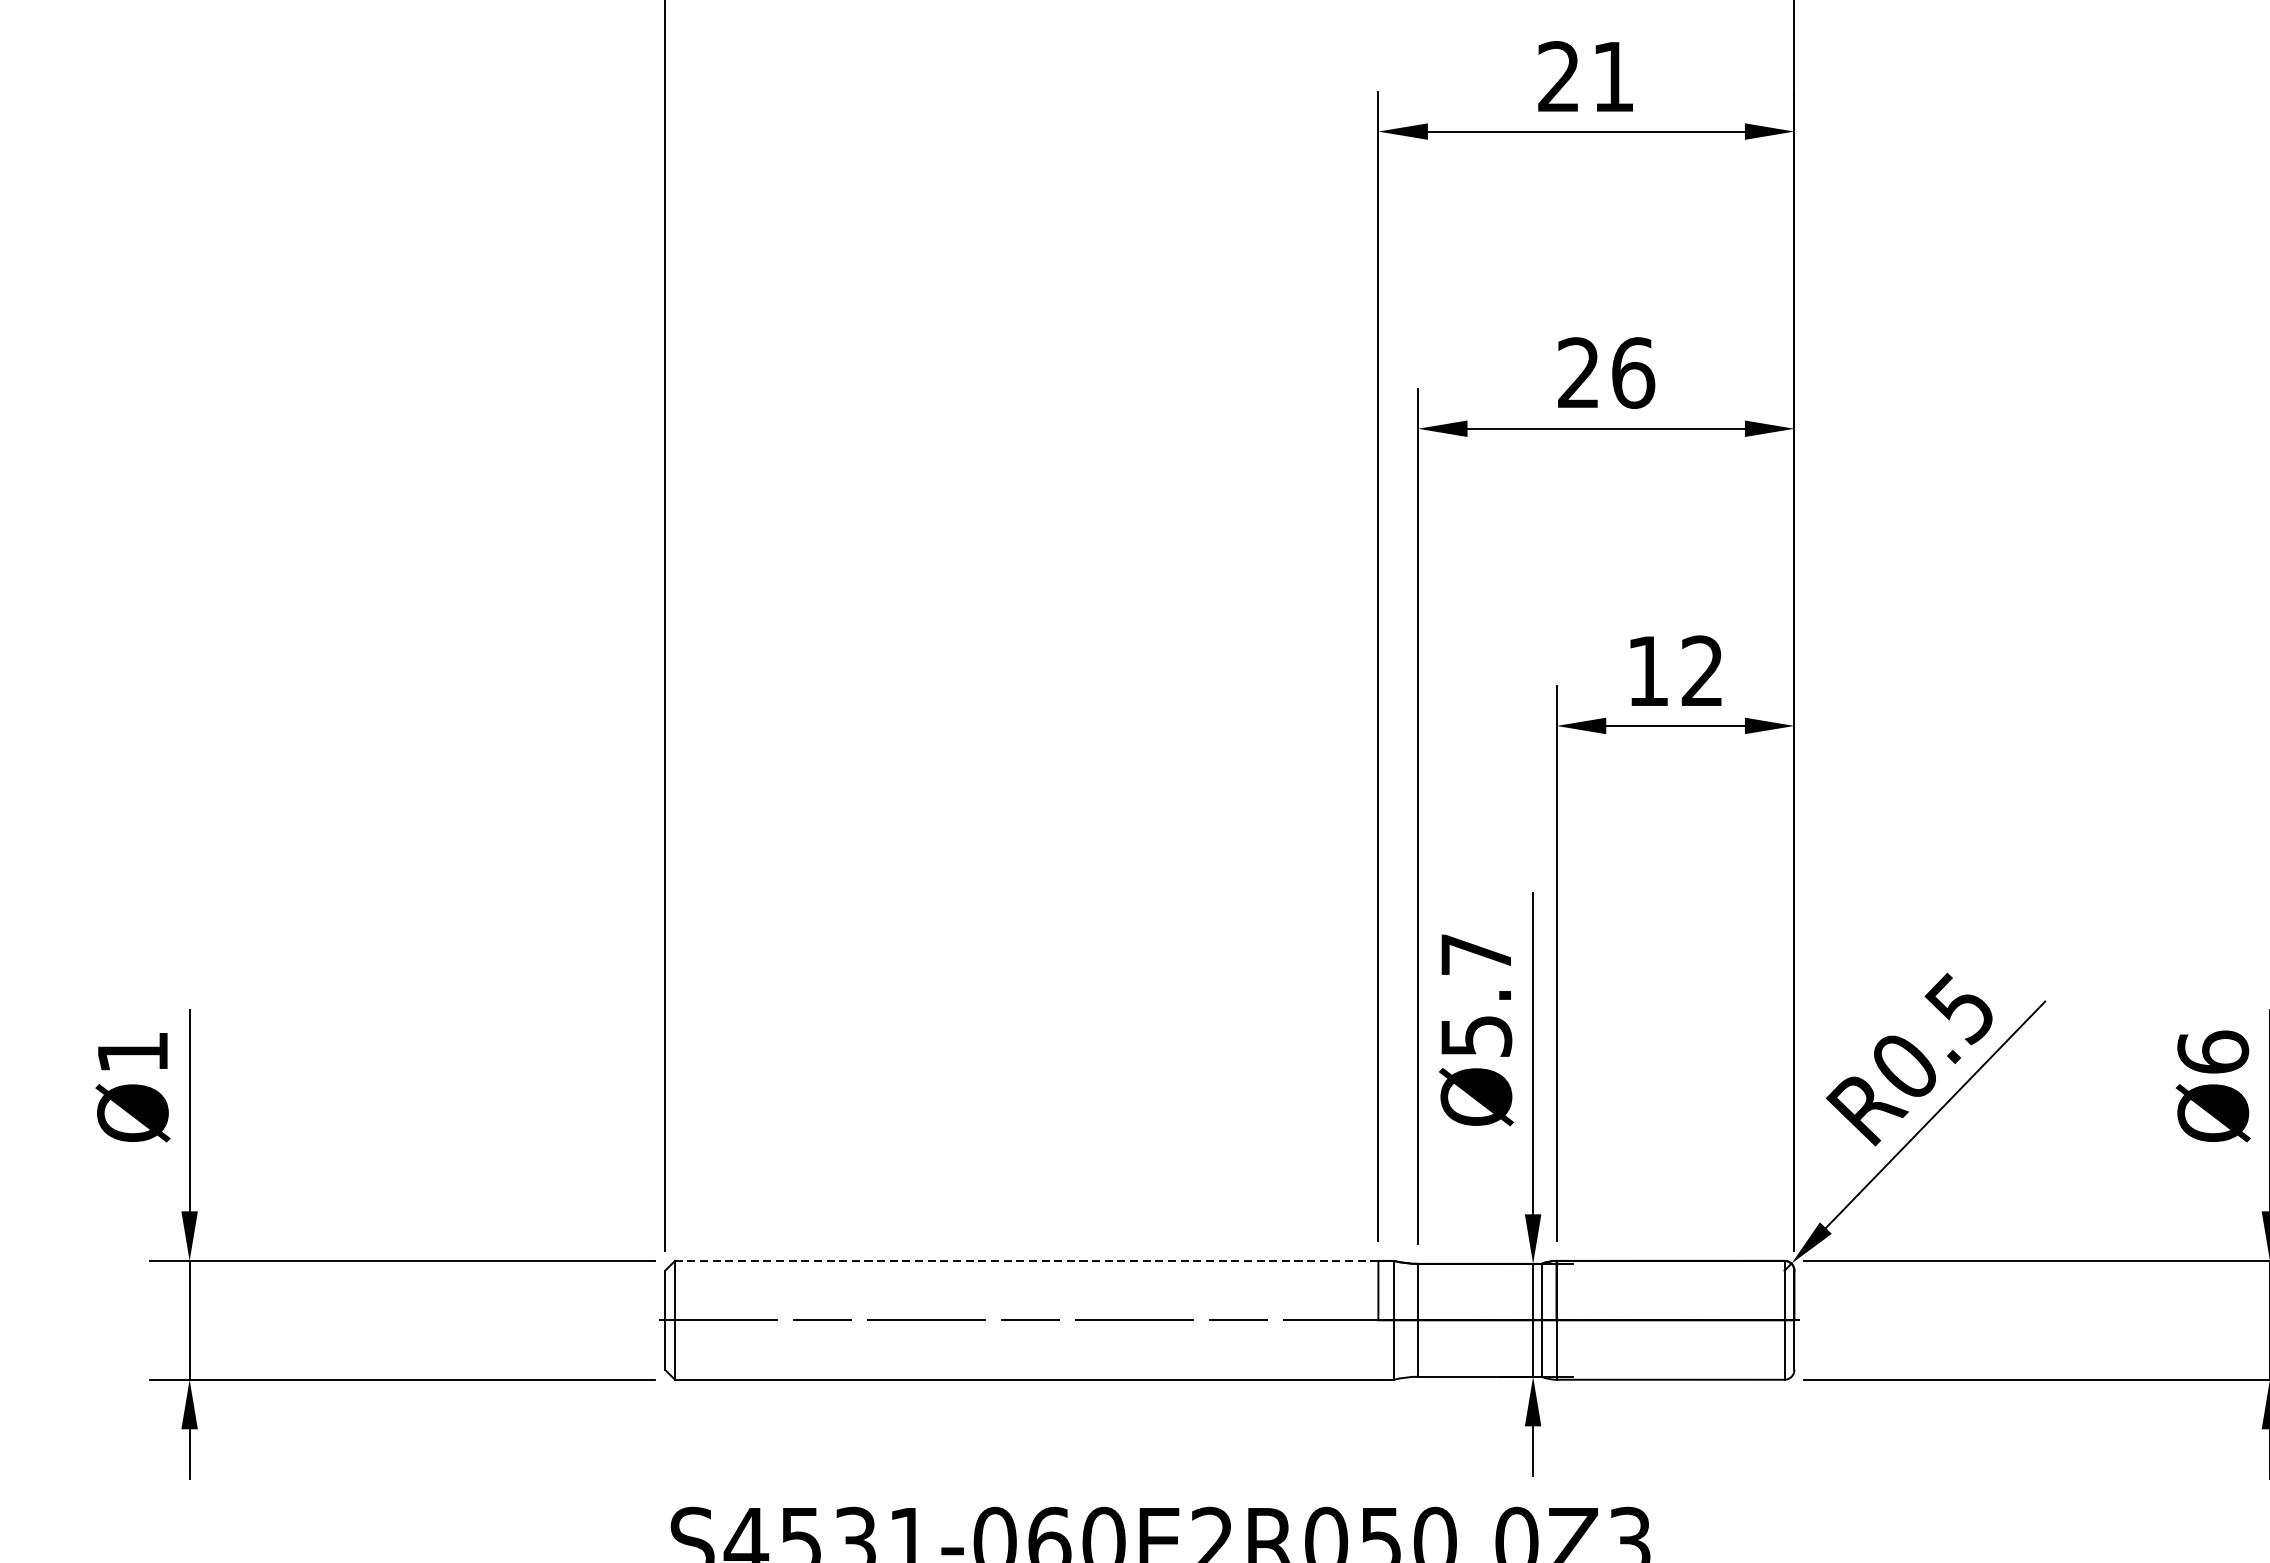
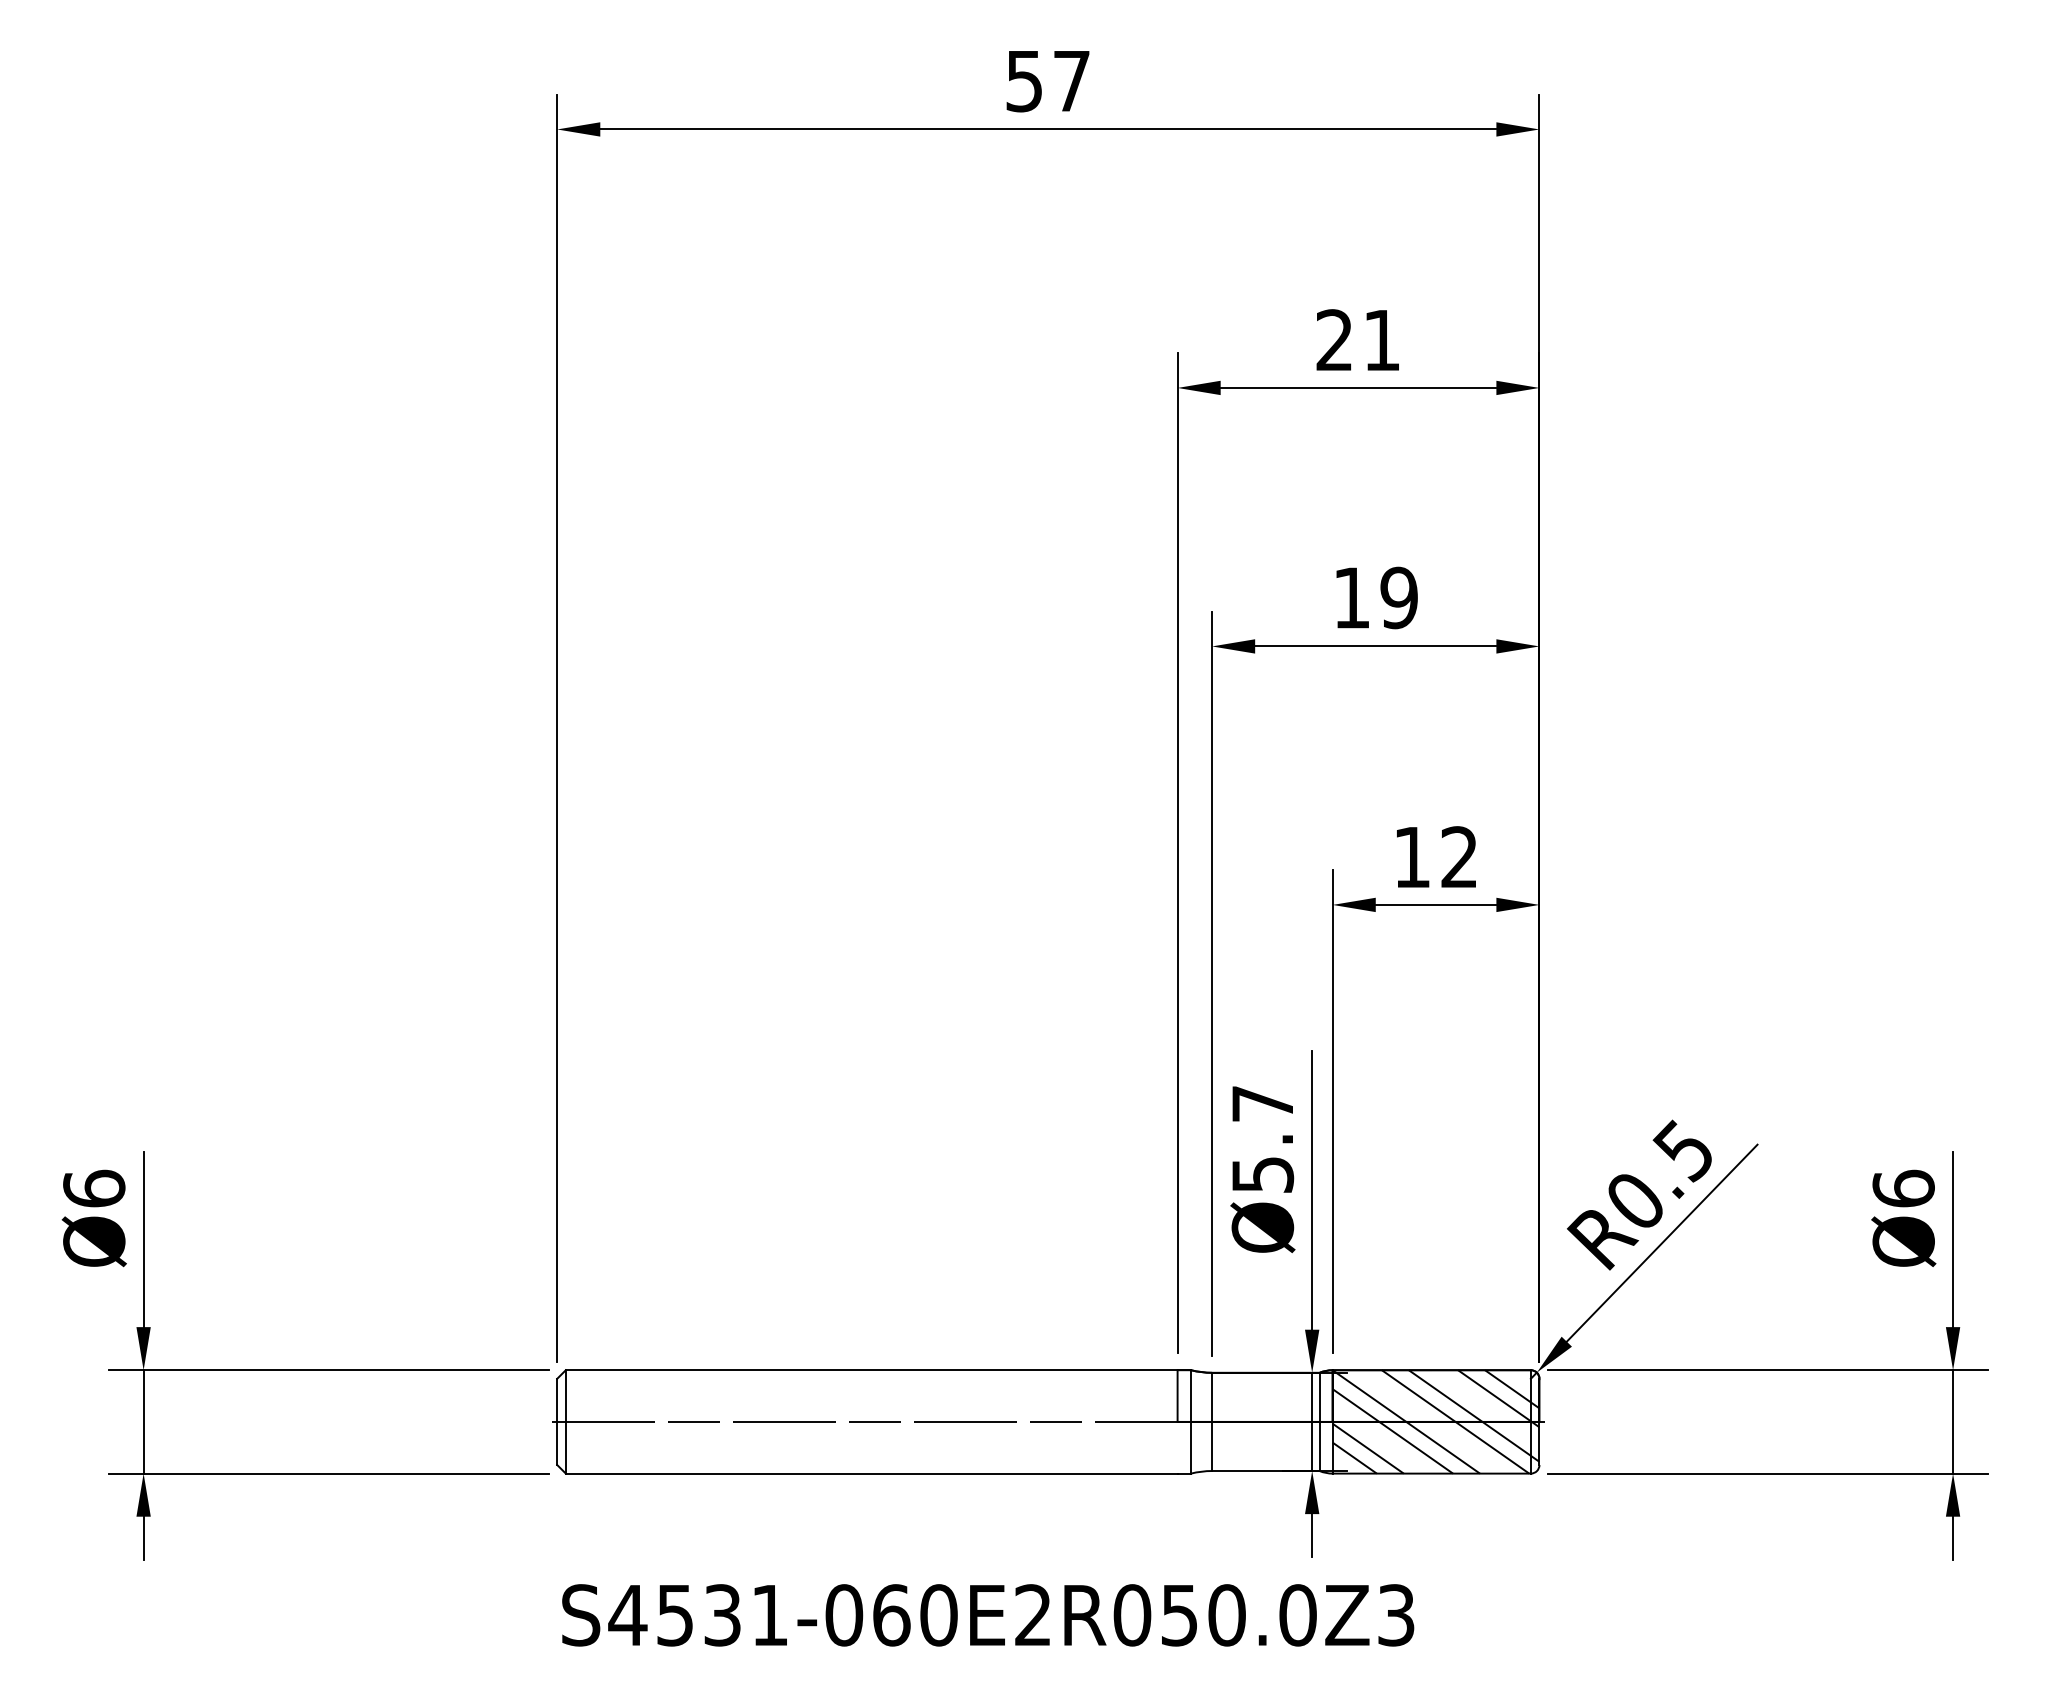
text: (1605, 372) -> (1375, 597), 26 -> 19
text: (133, 1051) -> (94, 1188), Ø1 -> Ø6
line: (1026, 1261) -> (871, 1370), dashed -> solid
hatch: (1674, 1319) -> (1435, 1421), added

